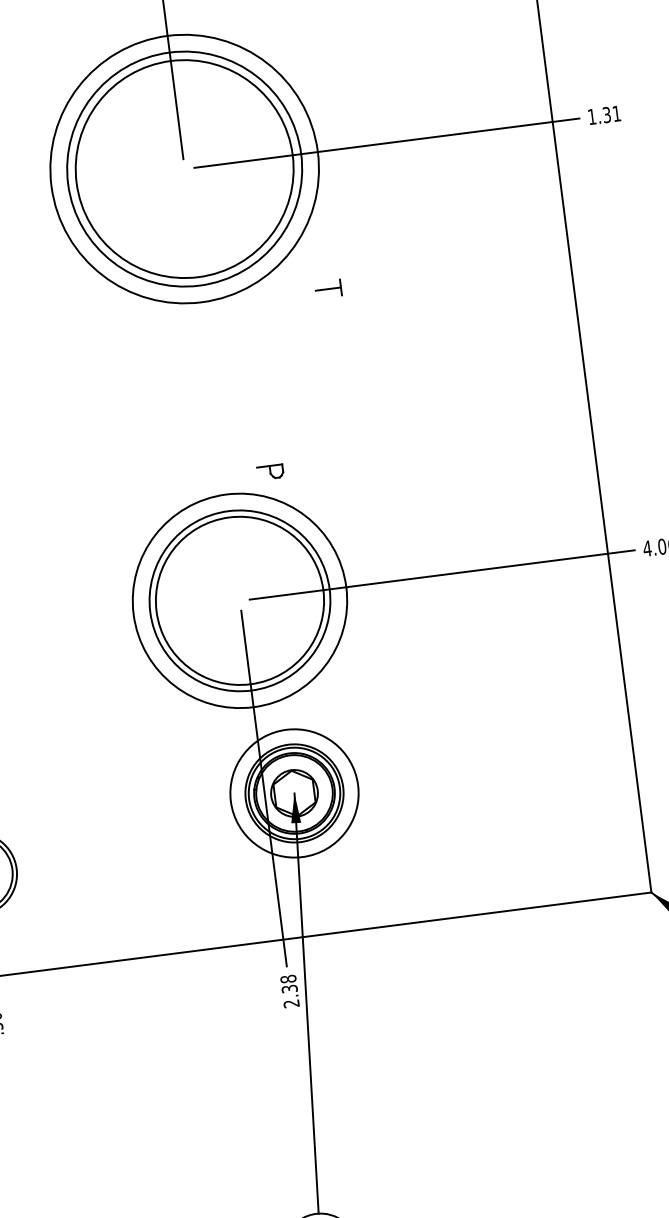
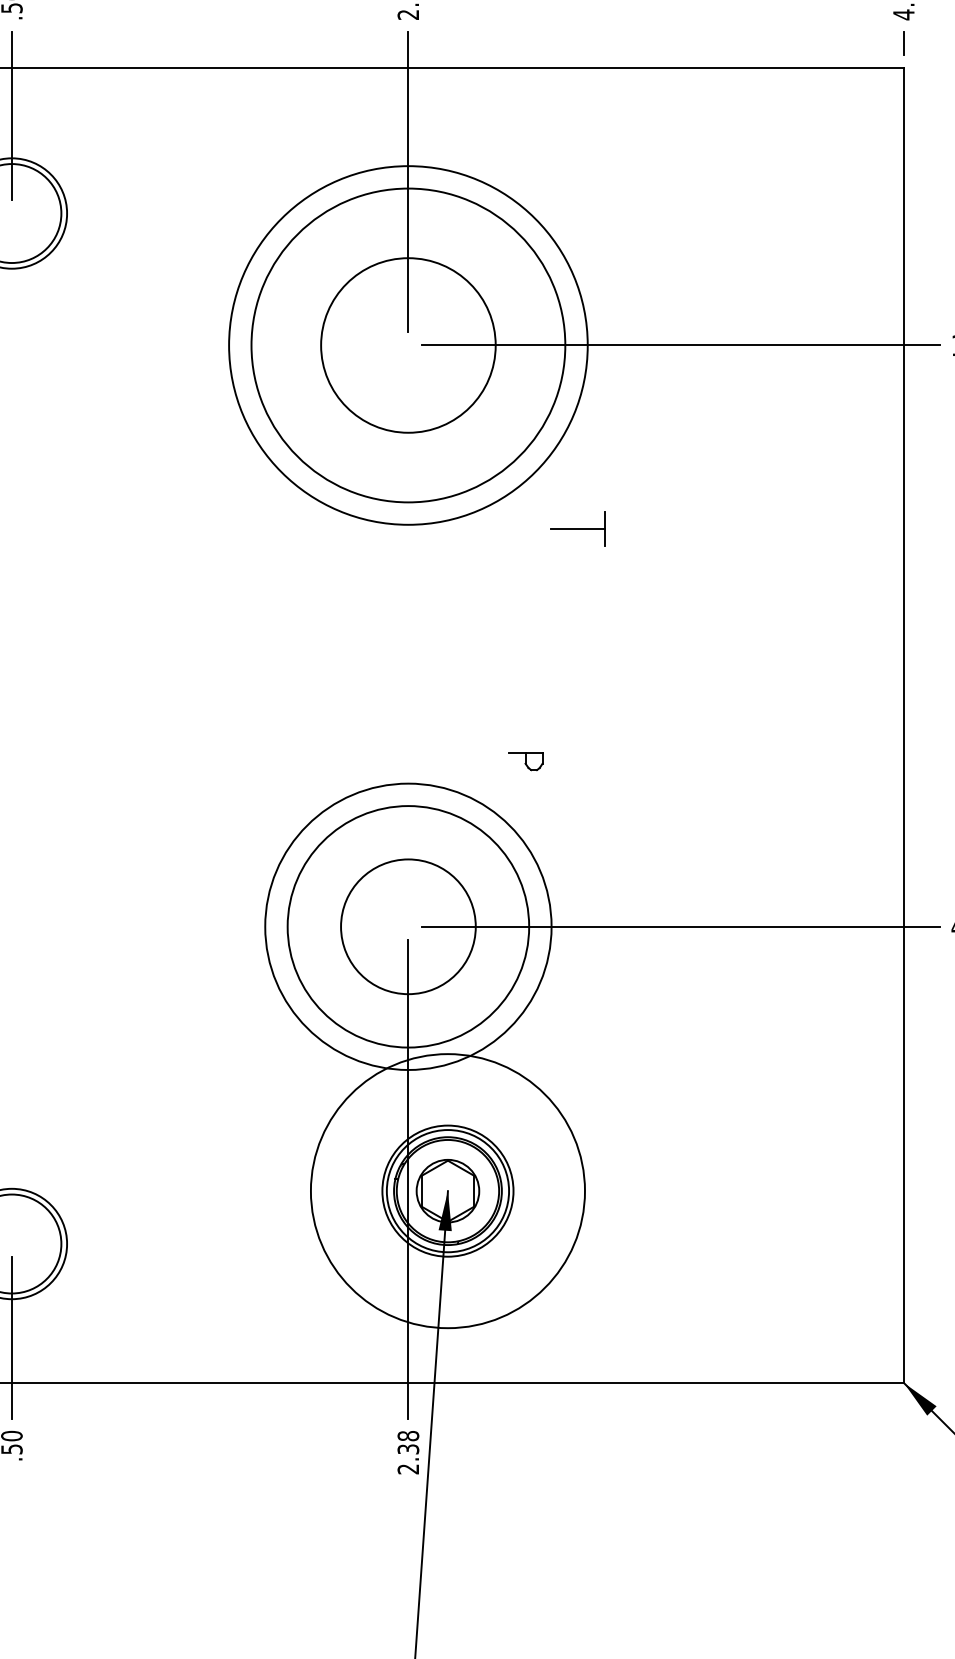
circle: (184, 169) -> (407, 345), size x0.6
part: (328, 288) -> (578, 528), size x1.6
part: (270, 472) -> (525, 761), moved
circle: (240, 600) -> (408, 926), size x0.6
circle: (294, 793) -> (447, 1190), size x1.6

